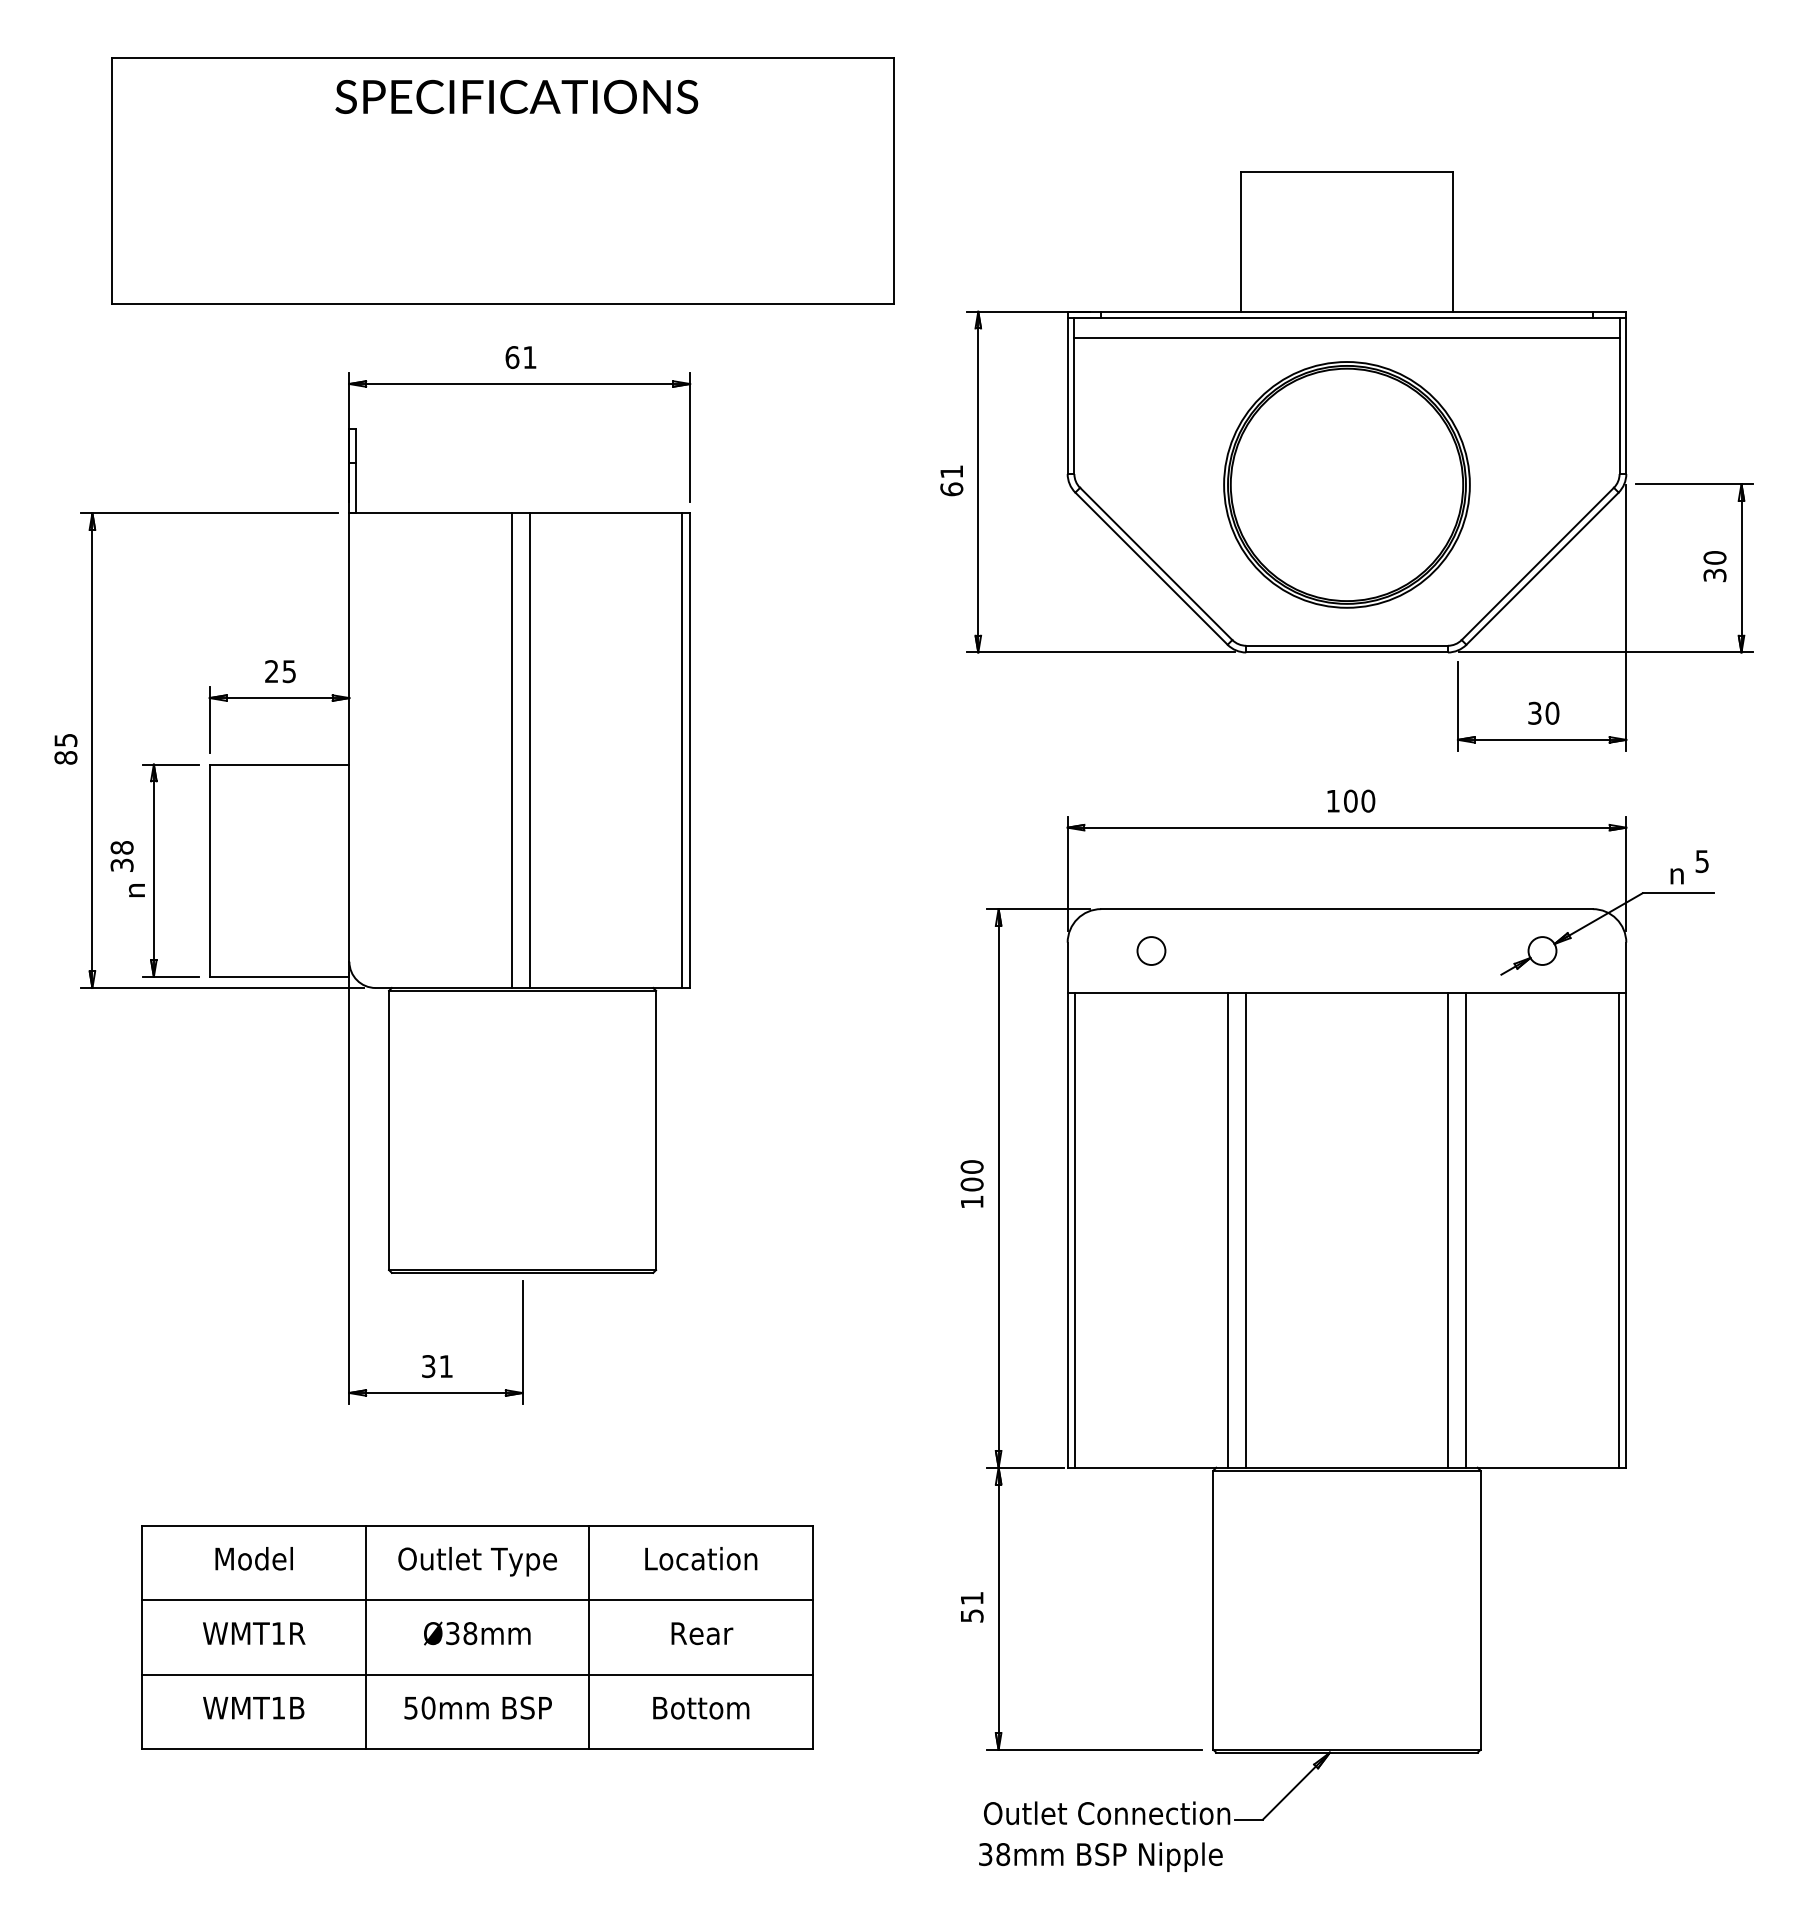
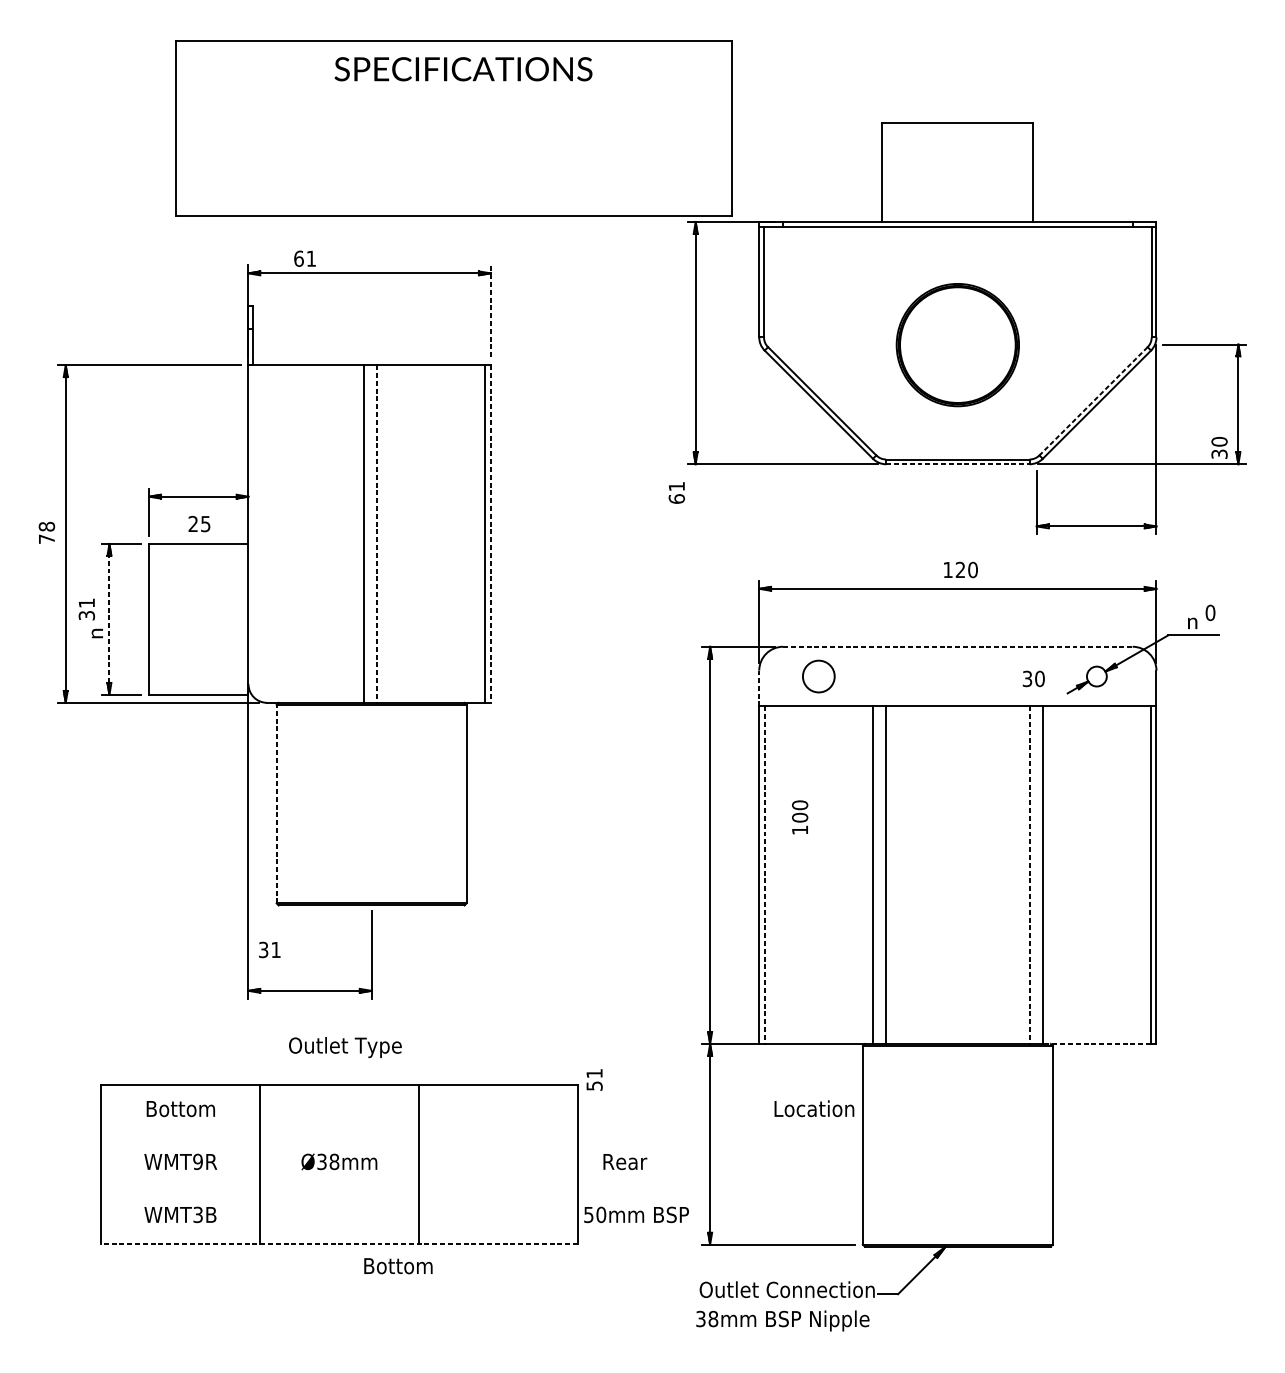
part: (502, 180) -> (453, 128), moved
line: (1346, 337) -> (957, 240), removed
text: (520, 357) -> (304, 258), moved
line: (690, 437) -> (491, 311), solid -> dashed
text: (951, 480) -> (676, 492), moved
part: (1346, 484) -> (957, 344), size x0.7
line: (1537, 563) -> (1093, 400), solid -> dashed
text: (1714, 566) -> (1219, 447), moved
line: (1347, 652) -> (958, 464), solid -> dashed
text: (280, 671) -> (199, 524), moved
text: (1543, 712) -> (1033, 678), moved
text: (65, 748) -> (46, 532), 85 -> 78
line: (530, 751) -> (377, 534), solid -> dashed
line: (690, 751) -> (491, 534), solid -> dashed
text: (1350, 800) -> (960, 569), 100 -> 120
text: (121, 847) -> (86, 602), 38 -> 31
text: (1702, 861) -> (1210, 612), 5 -> 0
line: (153, 870) -> (109, 619), solid -> dashed
line: (1346, 909) -> (957, 647), solid -> dashed
circle: (1151, 950) -> (818, 676), size x1.6
line: (1067, 967) -> (759, 688), solid -> dashed
line: (389, 1130) -> (276, 804), solid -> dashed
text: (971, 1183) -> (799, 816), moved
line: (1075, 1230) -> (764, 875), solid -> dashed
line: (1447, 1230) -> (1029, 875), solid -> dashed
text: (437, 1366) -> (269, 949), moved
line: (1542, 1467) -> (1096, 1043), solid -> dashed
text: (254, 1558) -> (180, 1108), Model -> Bottom
text: (701, 1558) -> (814, 1108), moved
text: (477, 1561) -> (345, 1047), moved
line: (477, 1600) -> (339, 1138), removed
text: (972, 1607) -> (594, 1080), moved
text: (278, 1633) -> (198, 1161), WMT1R -> WMT9R
text: (702, 1633) -> (625, 1161), moved
line: (477, 1674) -> (339, 1191), removed
text: (278, 1707) -> (198, 1214), WMT1B -> WMT3B
text: (477, 1707) -> (636, 1214), moved
text: (701, 1708) -> (398, 1266), moved
line: (477, 1748) -> (339, 1243), solid -> dashed

